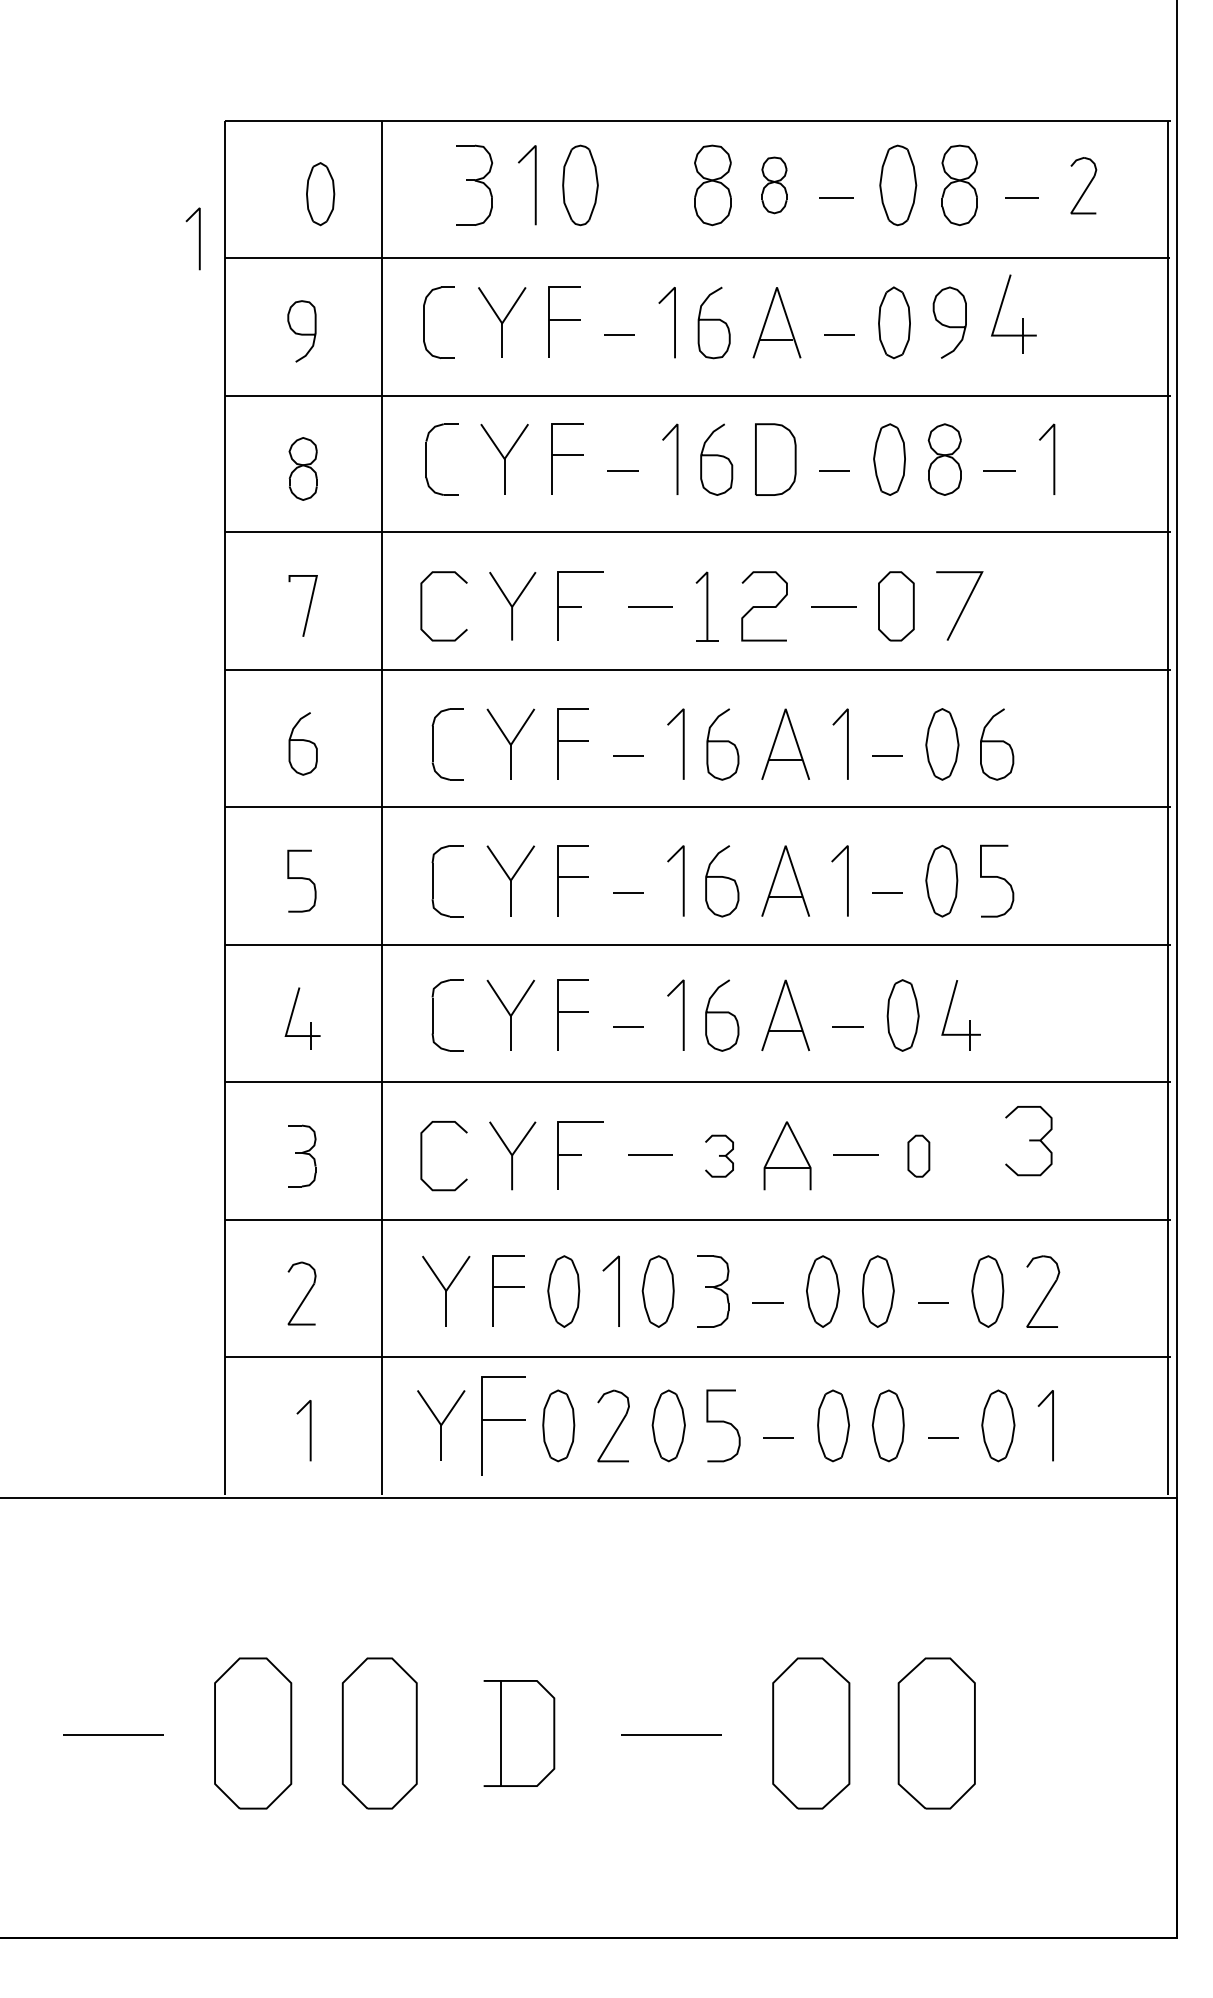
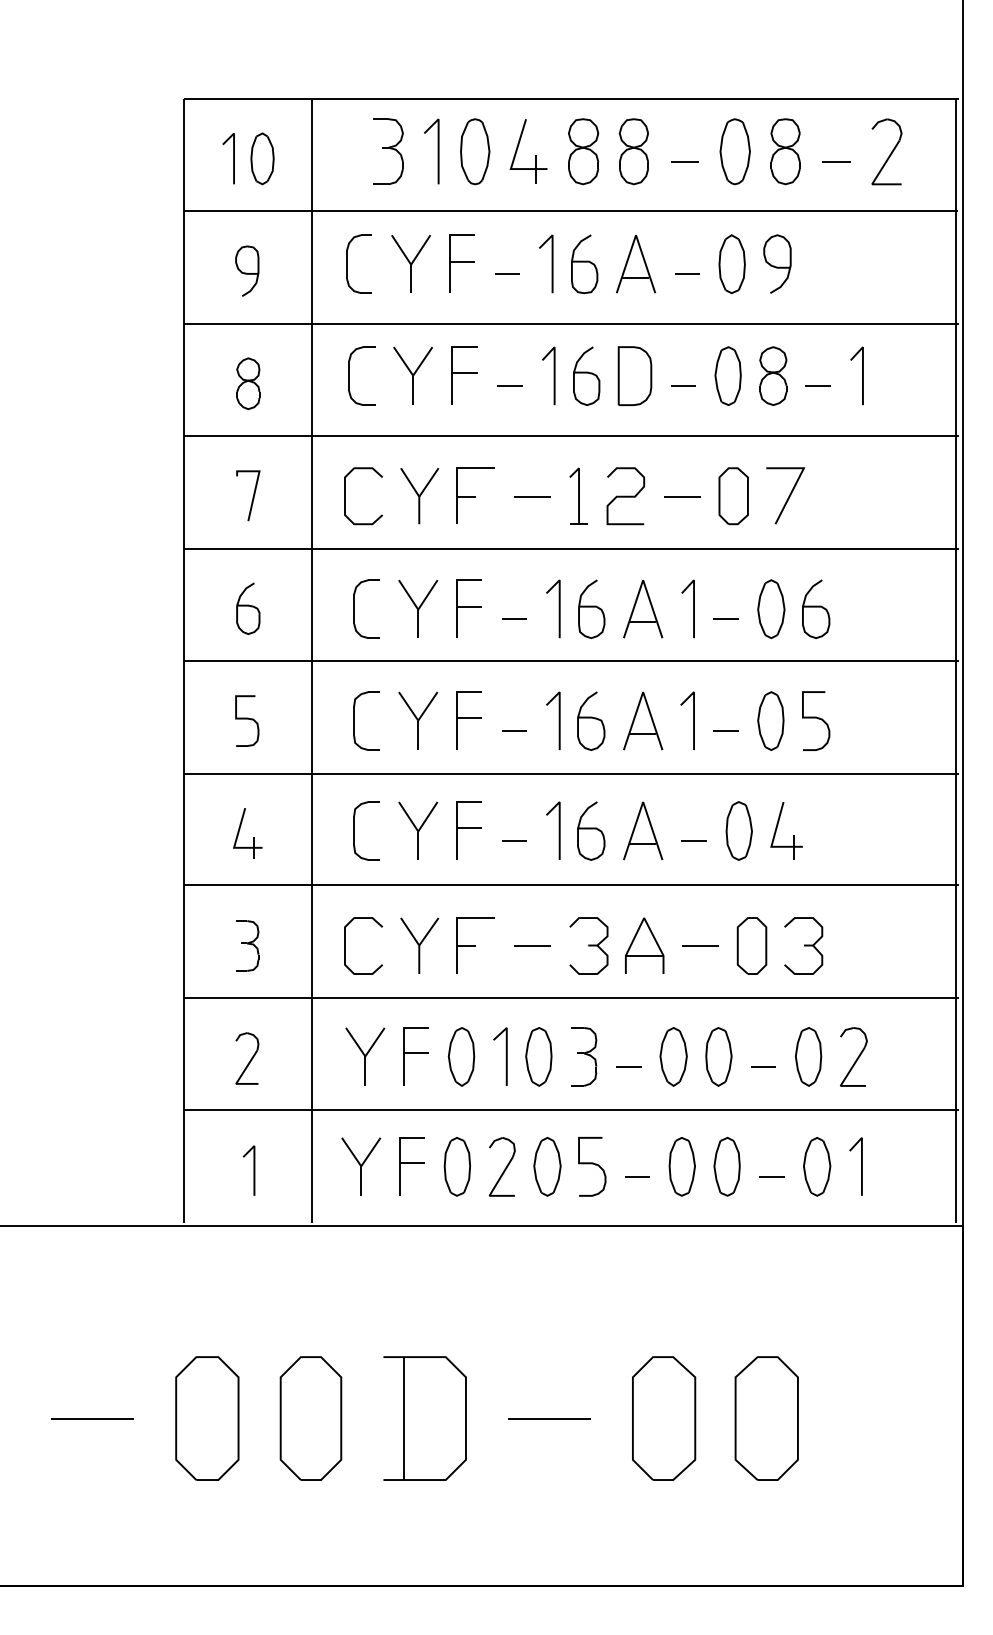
part: (774, 185) -> (633, 151), size x1.43
part: (1083, 185) -> (886, 151), size x1.43
curve: (198, 238) -> (233, 158), moved
part: (1022, 318) -> (535, 155), moved
part: (1028, 1141) -> (803, 946), moved
part: (719, 1156) -> (588, 946), size x1.67
part: (918, 1156) -> (751, 946), size x1.67
part: (503, 1424) -> (412, 1165), size x0.71
part: (519, 1733) -> (425, 1418), size x1.43

